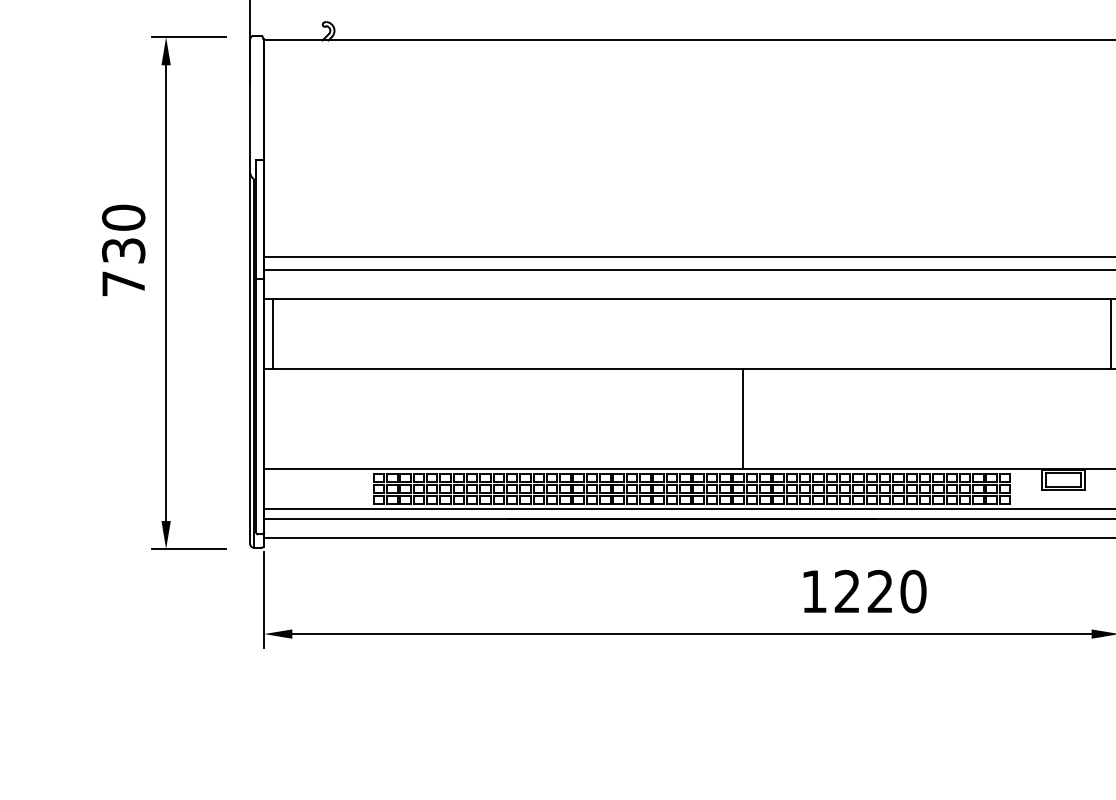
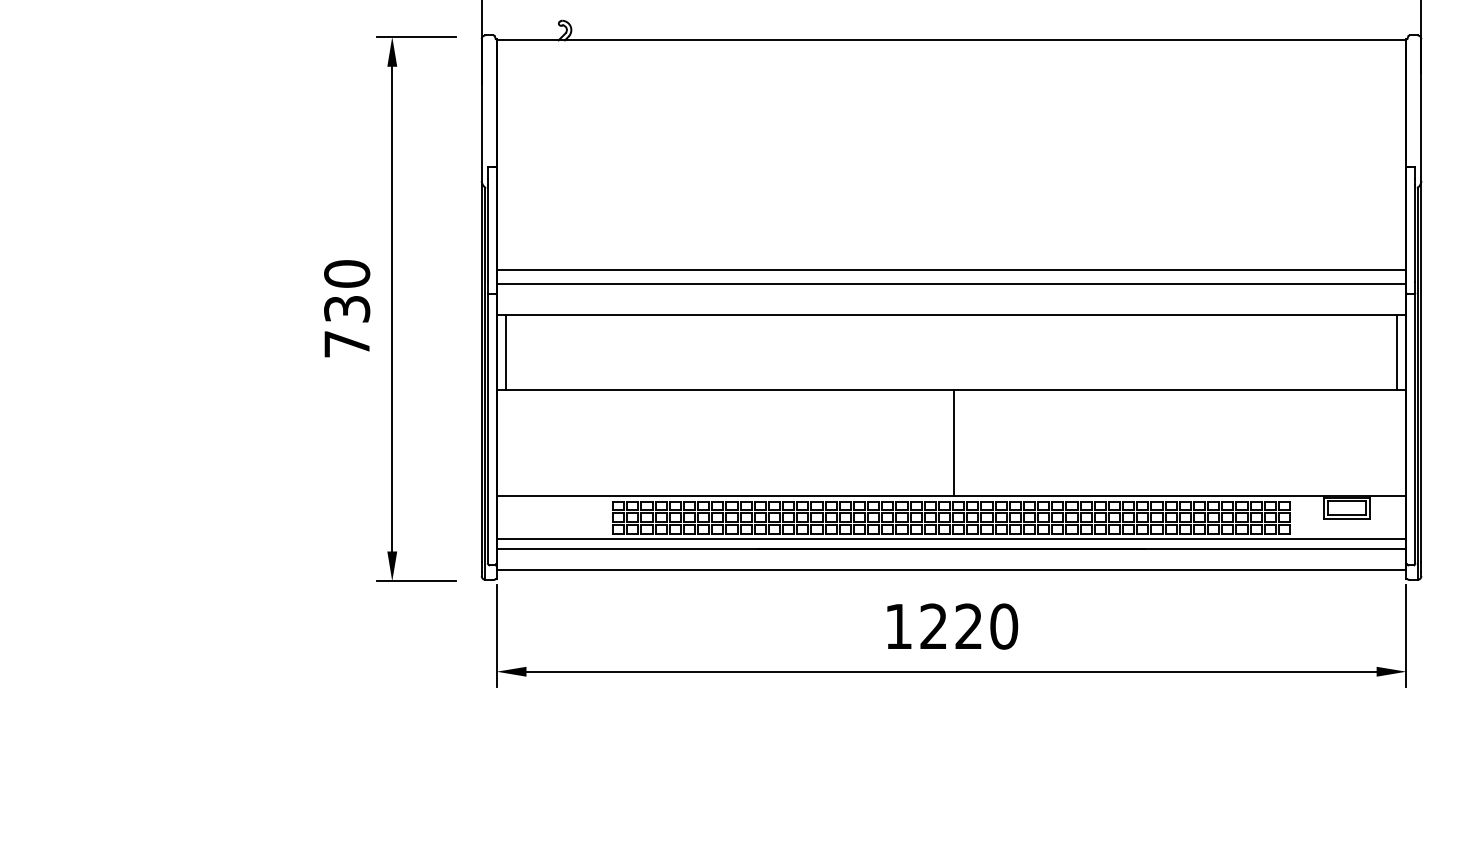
text: (124, 250) -> (347, 308), moved
line: (743, 419) -> (954, 443), moved
text: (864, 591) -> (952, 626), moved

